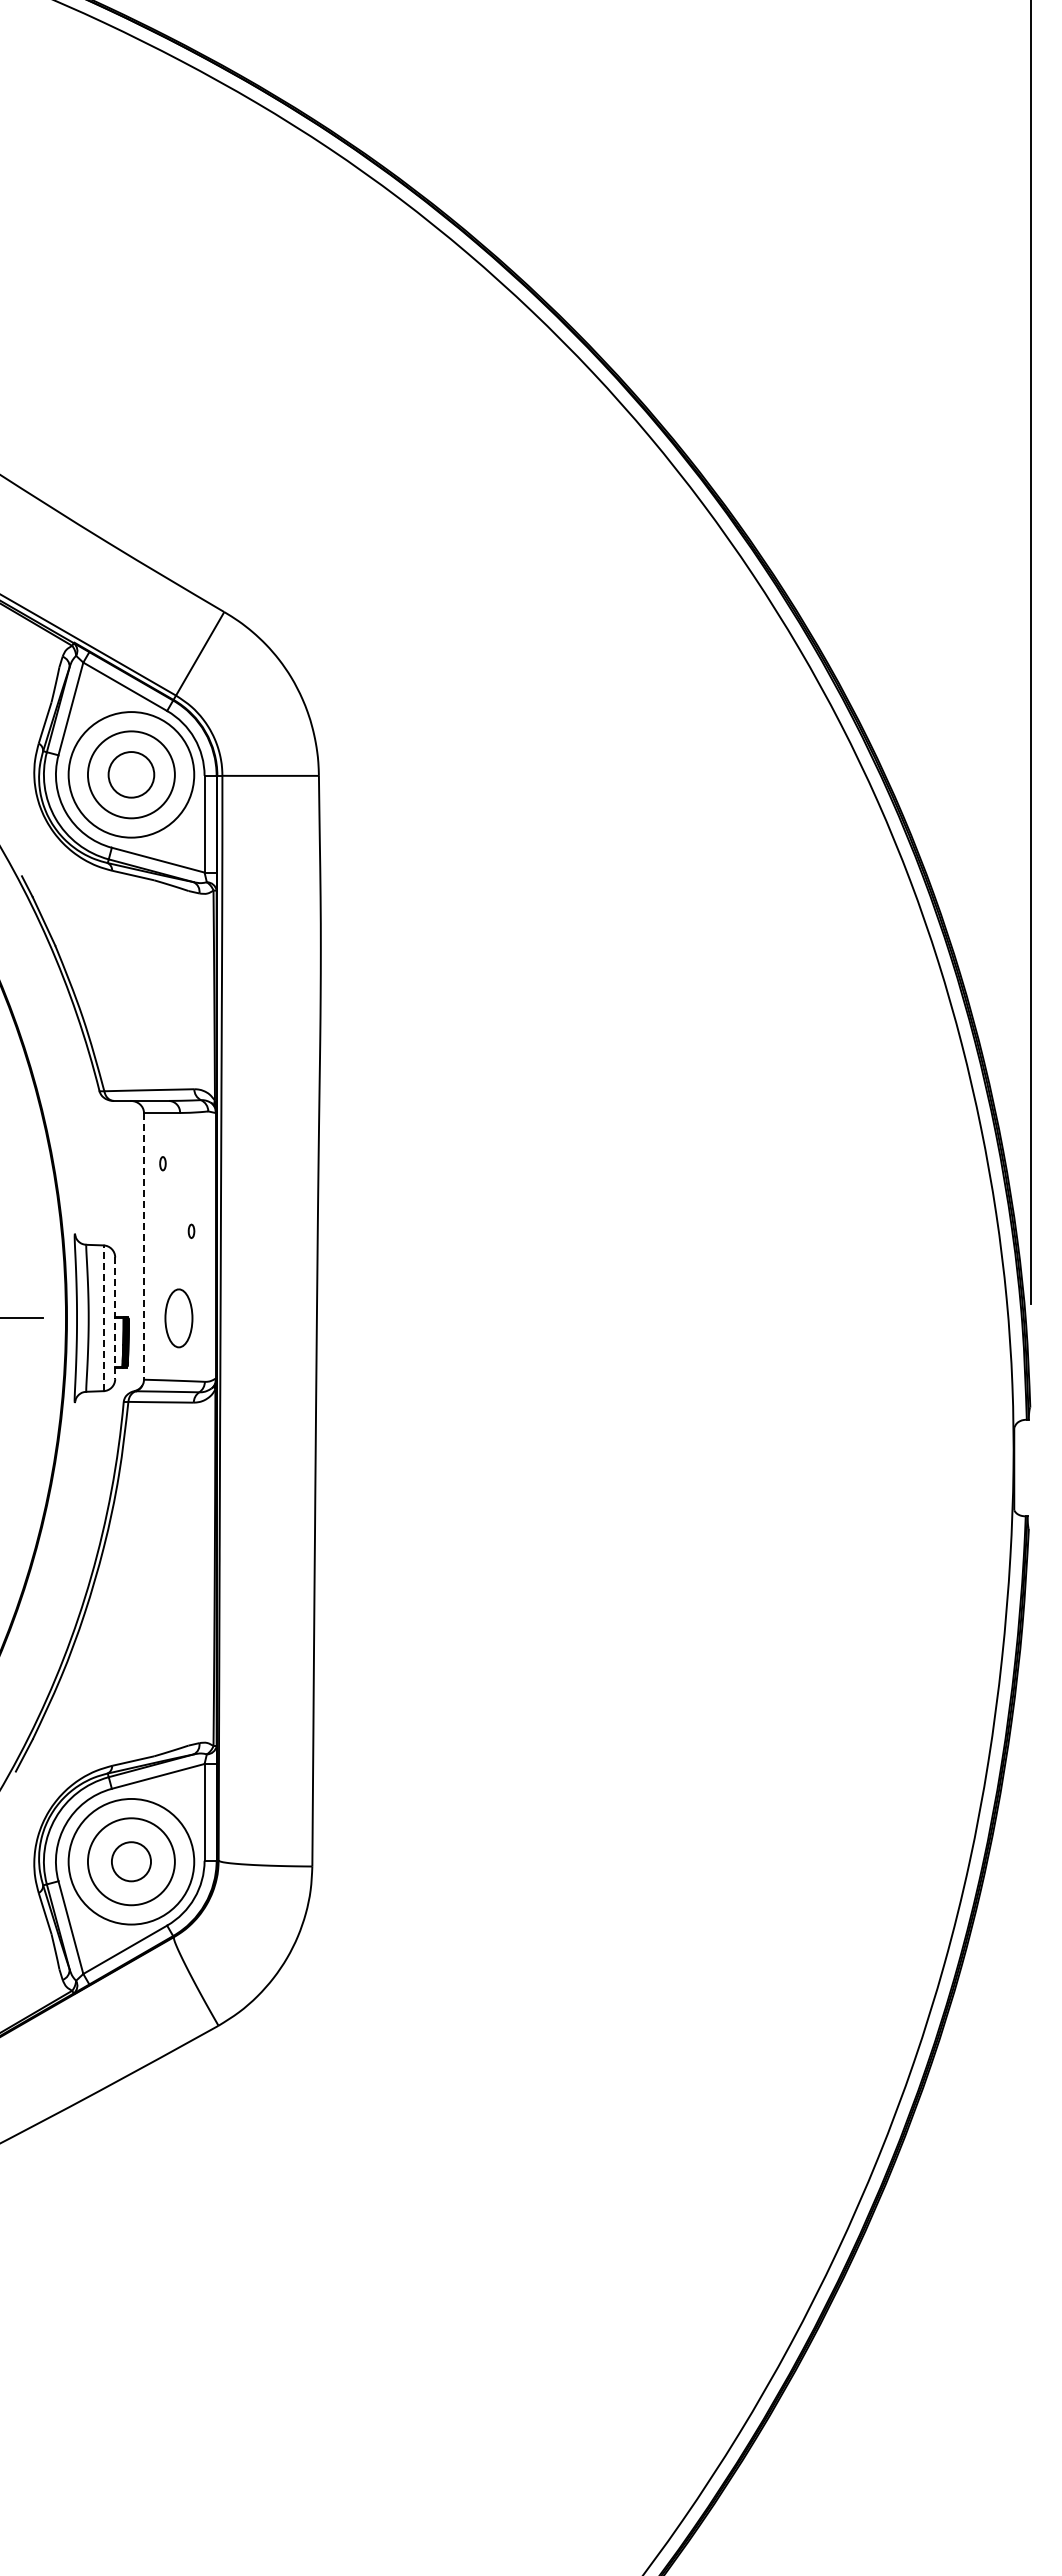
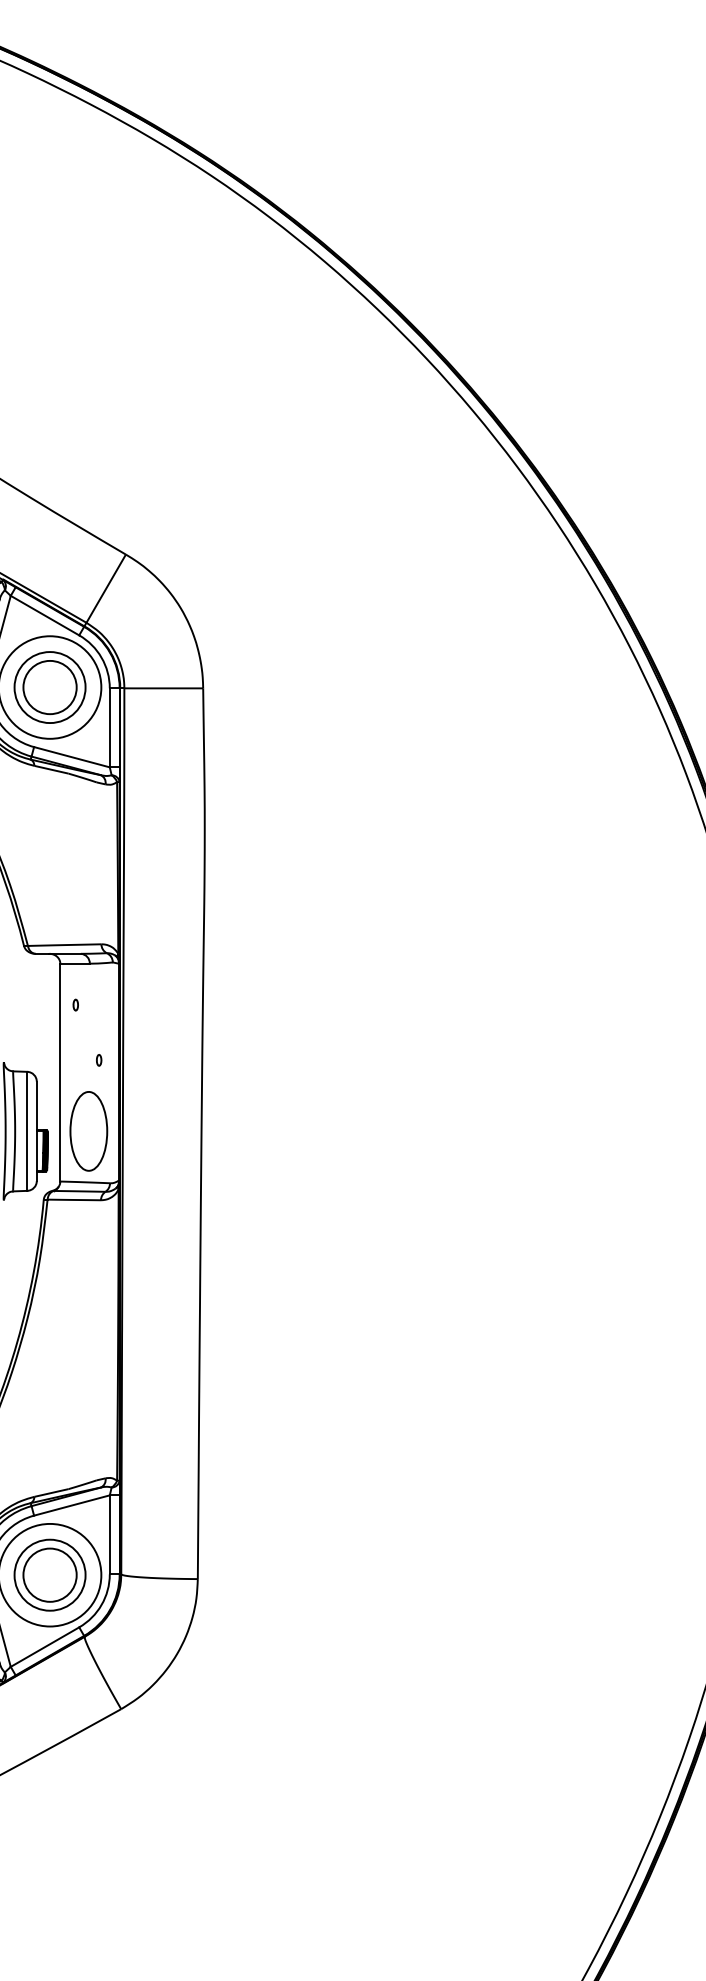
circle: (131, 774) -> (50, 687), size x1.43
line: (144, 1246) -> (60, 1072), dashed -> solid
line: (103, 1318) -> (27, 1131), dashed -> solid
line: (115, 1318) -> (37, 1131), dashed -> solid
part: (178, 1318) -> (88, 1131), size x1.67
circle: (131, 1861) -> (50, 1575), size x1.67

